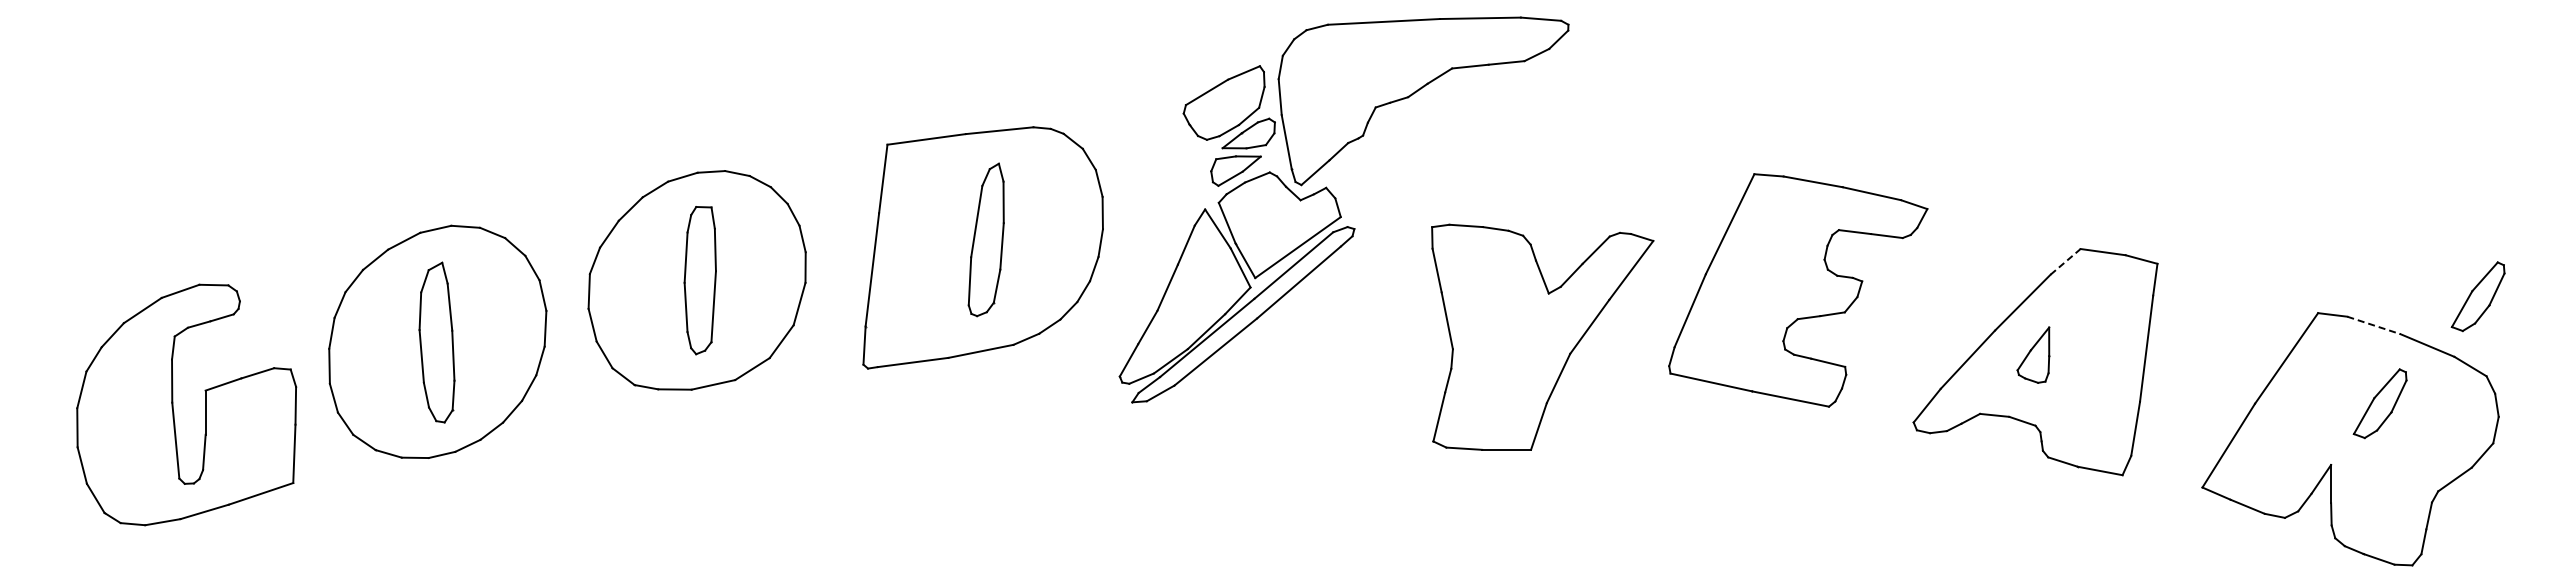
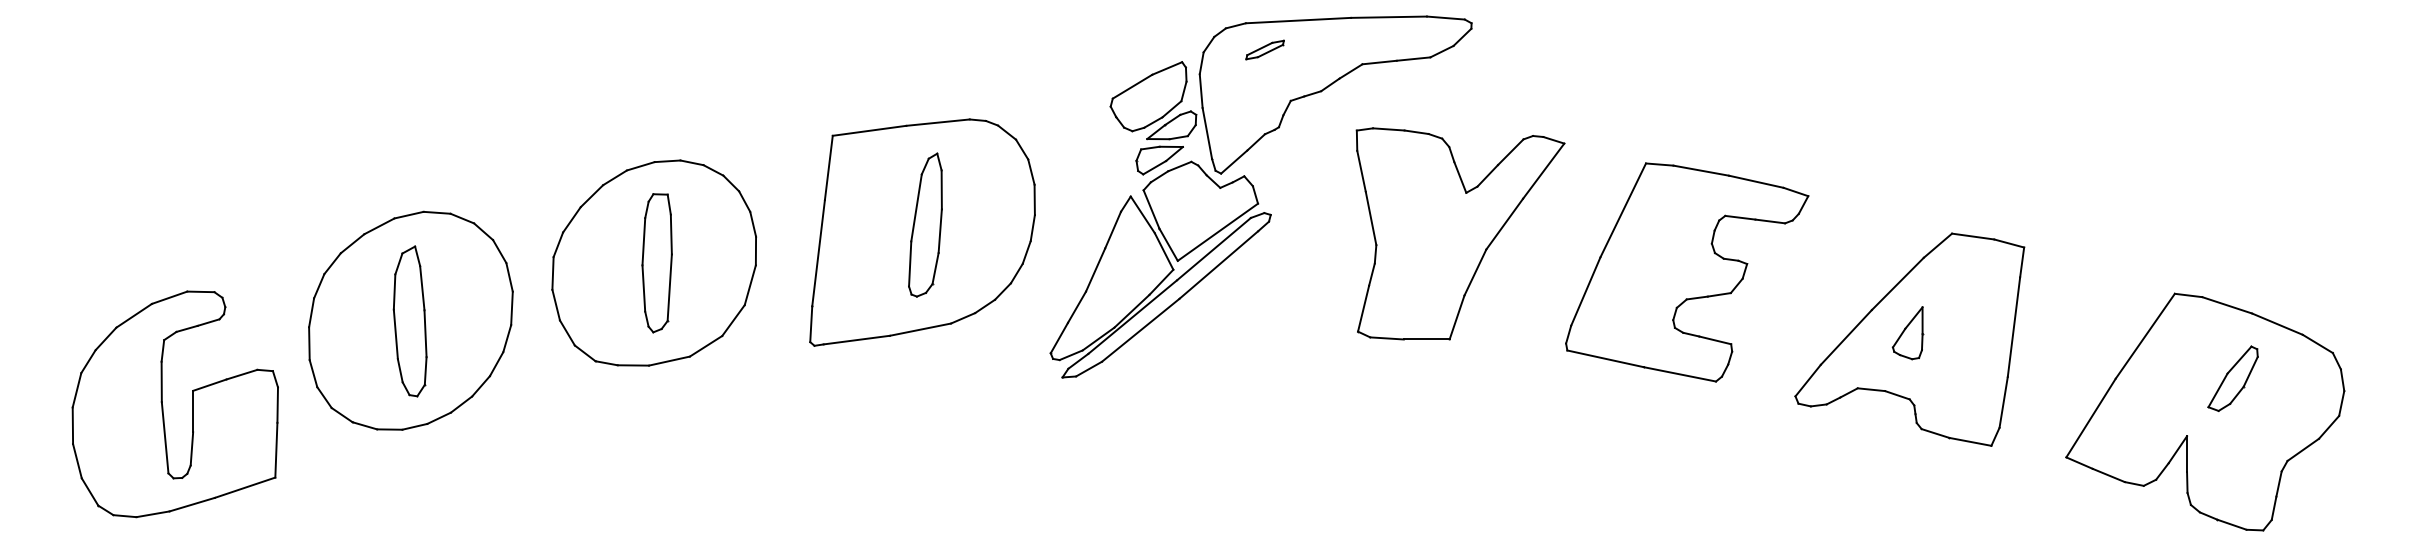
part: (1348, 53) -> (1265, 50), added
line: (2065, 261) -> (1937, 245), dashed -> solid
part: (2477, 296) -> (2324, 278), removed
line: (2373, 325) -> (2226, 305), dashed -> solid
part: (1542, 336) -> (1460, 233), moved
part: (173, 404) -> (162, 403), moved

